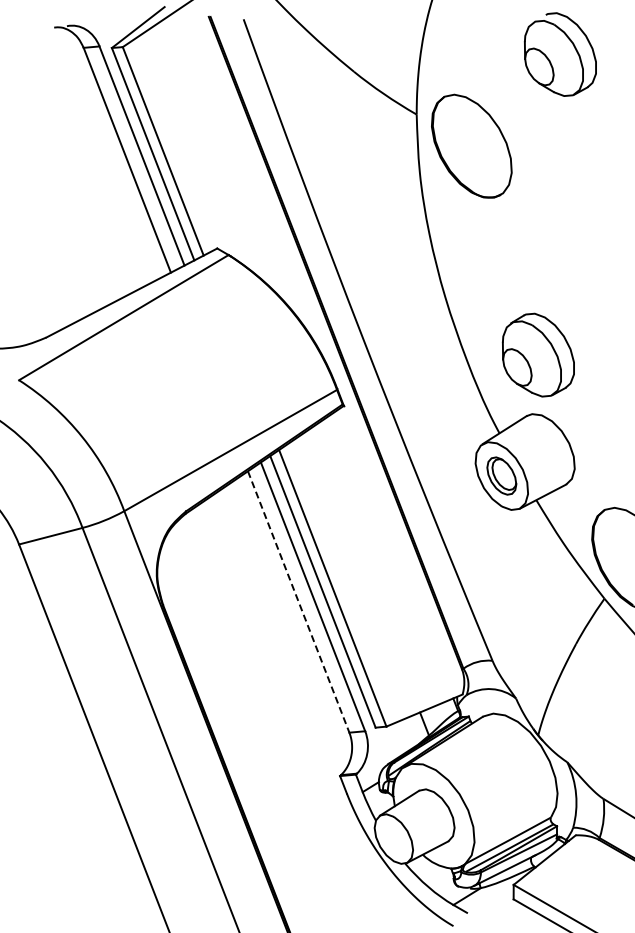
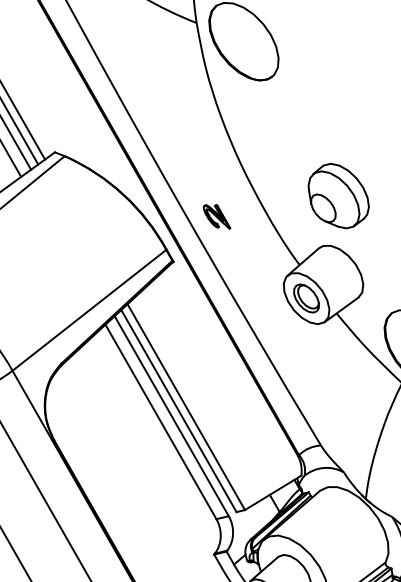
part: (537, 354) -> (337, 195), moved
part: (405, 358) -> (216, 217), added
line: (298, 602) -> (160, 422), dashed -> solid

